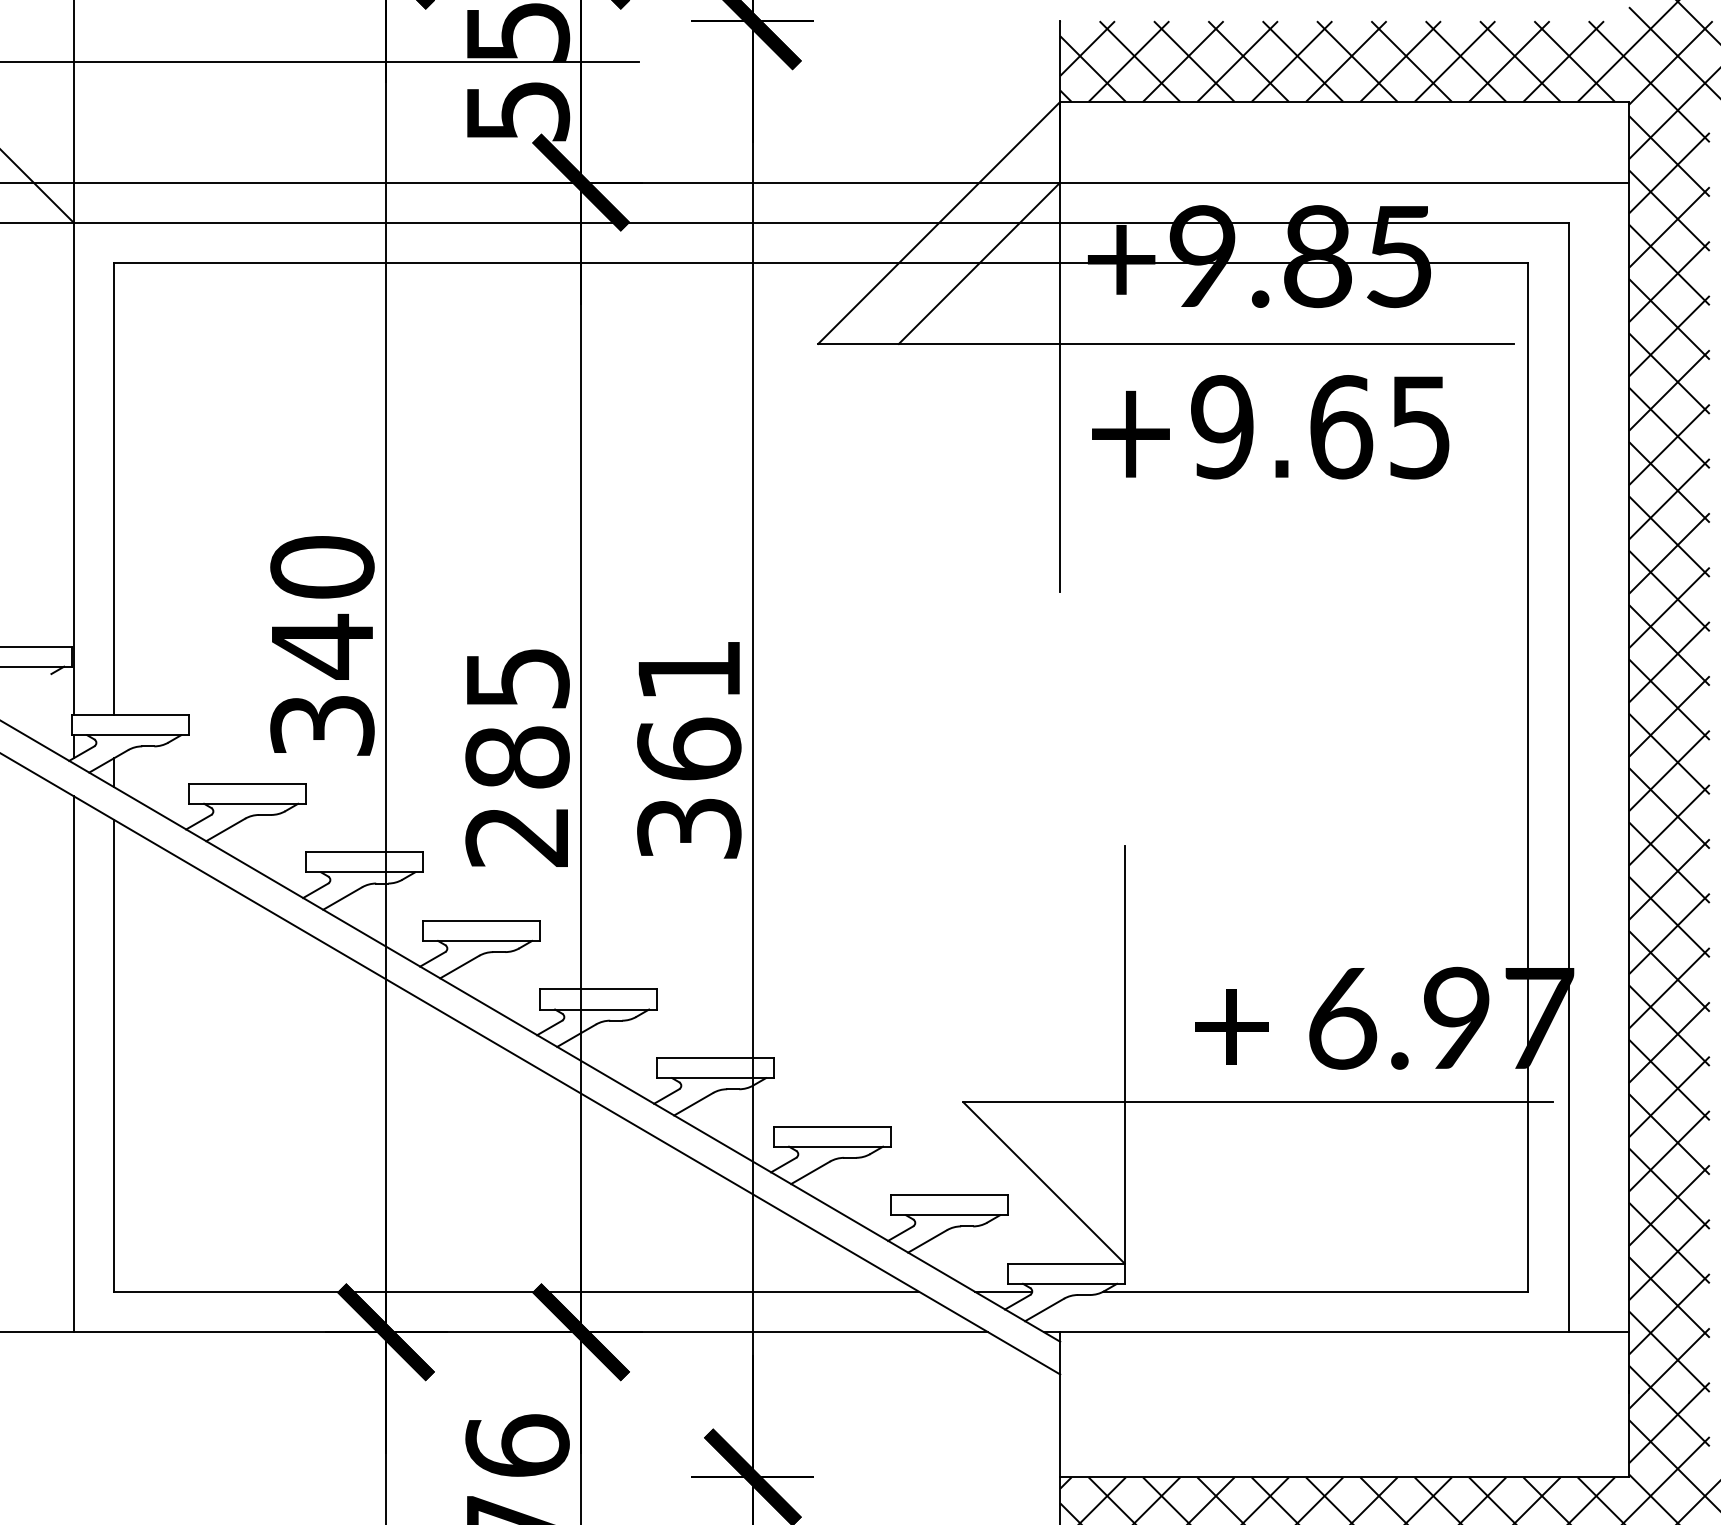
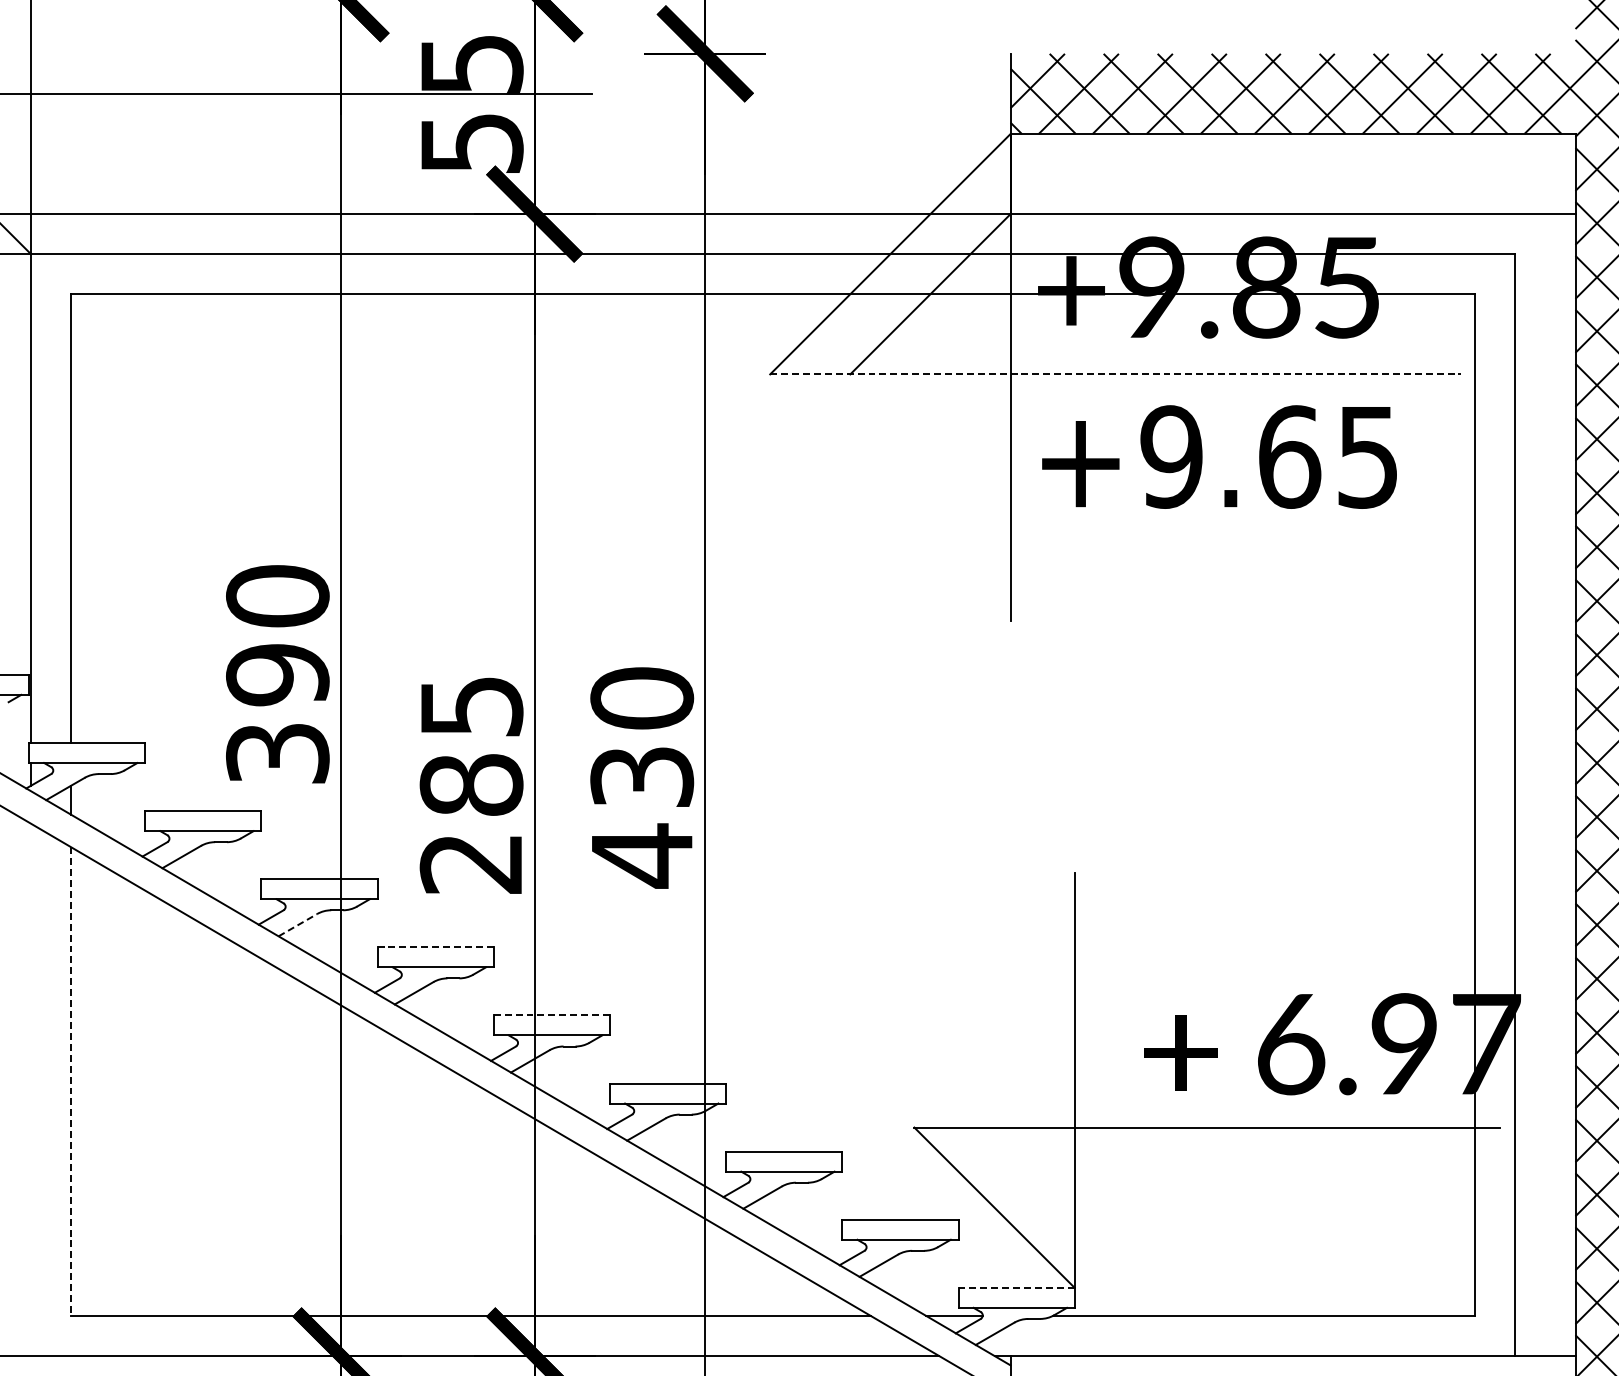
line: (1166, 343) -> (1116, 373), solid -> dashed
text: (322, 646) -> (277, 674), 340 -> 390
text: (689, 749) -> (642, 777), 361 -> 430
line: (343, 898) -> (298, 925), solid -> dashed
line: (480, 920) -> (434, 946), solid -> dashed
line: (597, 989) -> (550, 1015), solid -> dashed
line: (114, 1055) -> (71, 1081), solid -> dashed
line: (73, 1064) -> (30, 1090), removed
line: (1065, 1263) -> (1015, 1287), solid -> dashed

